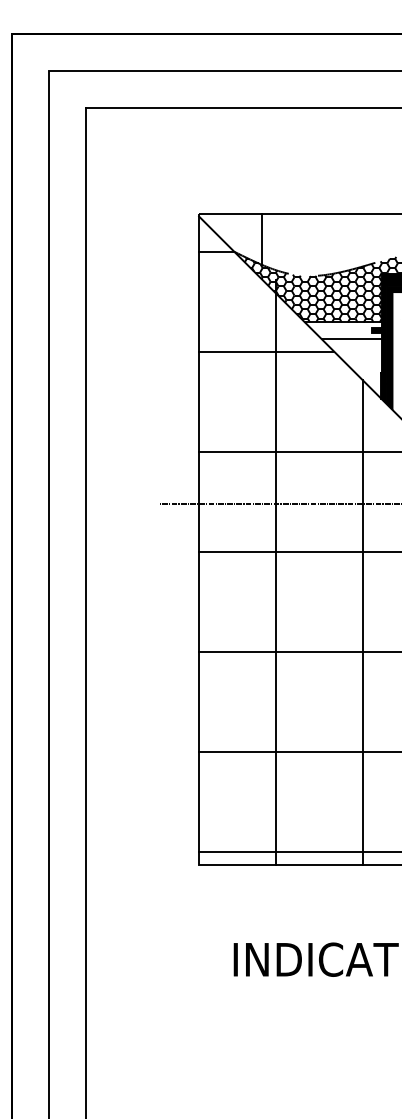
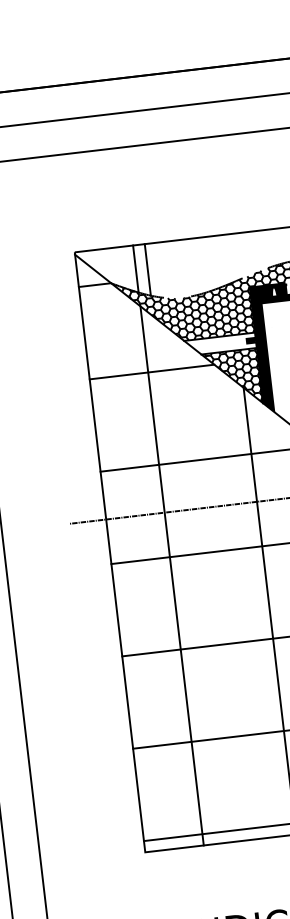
line: (275, 241) -> (148, 269), added
hatch: (352, 367) -> (232, 377), added
line: (275, 571) -> (171, 575), moved

